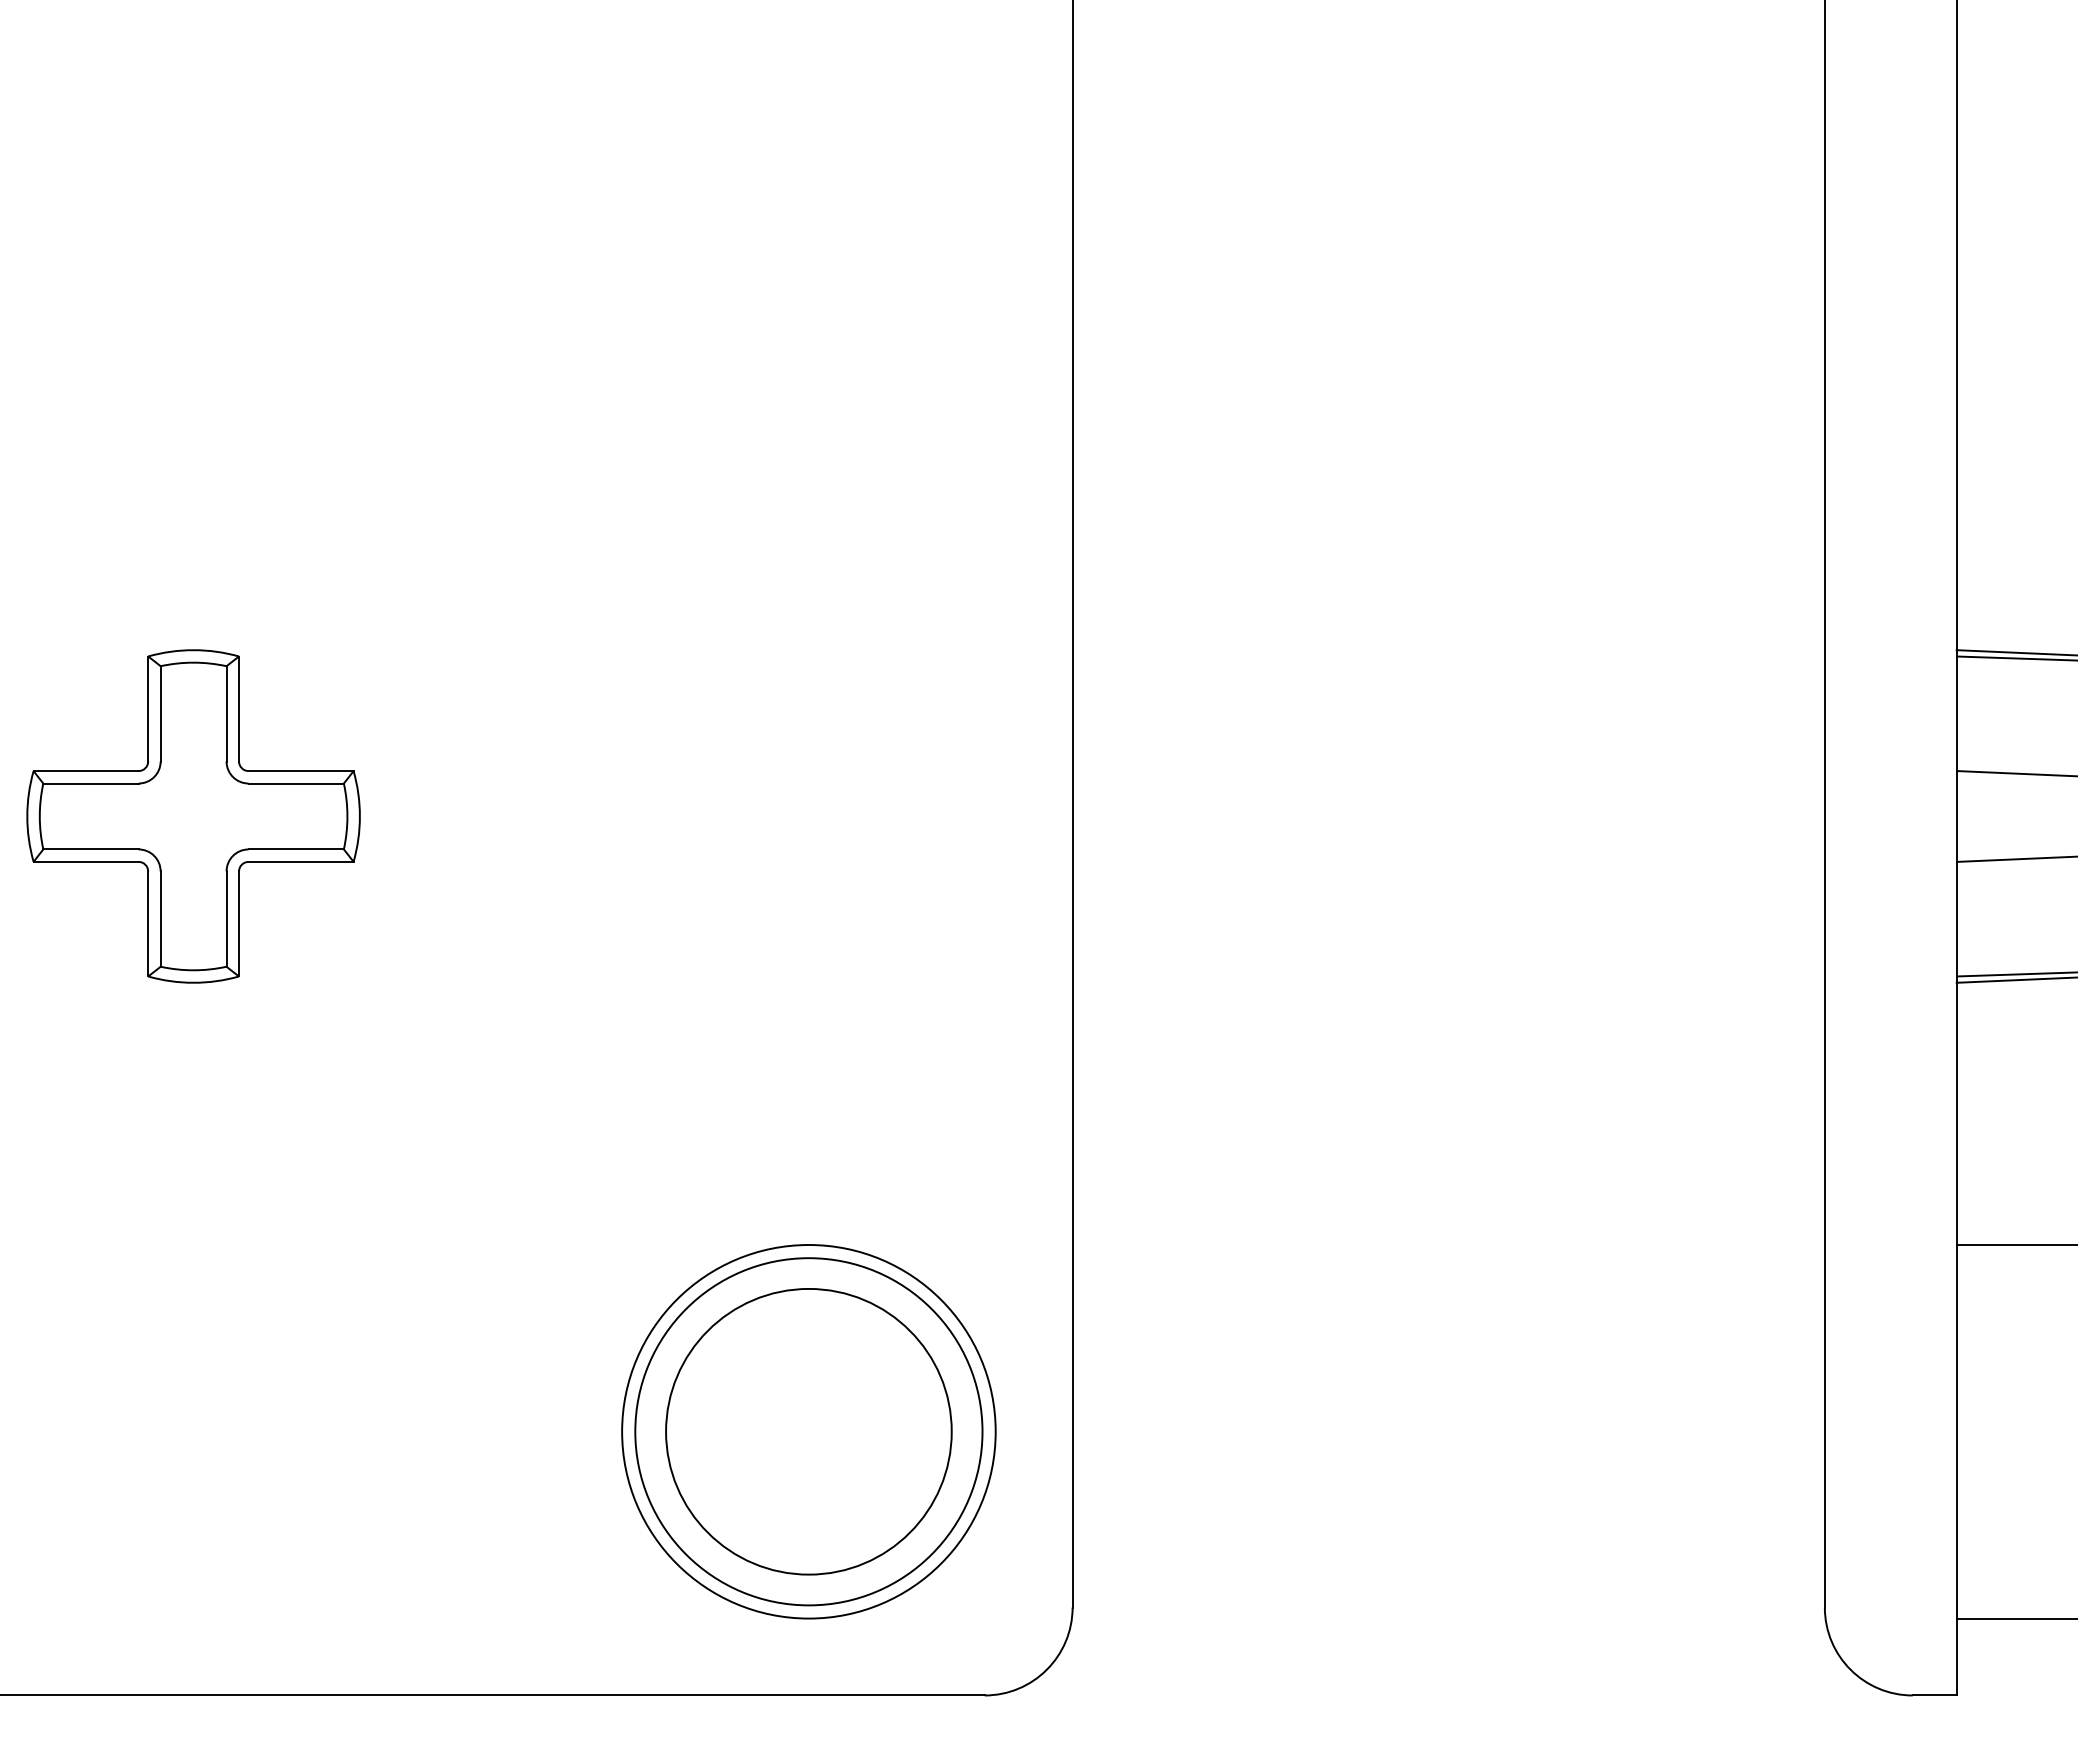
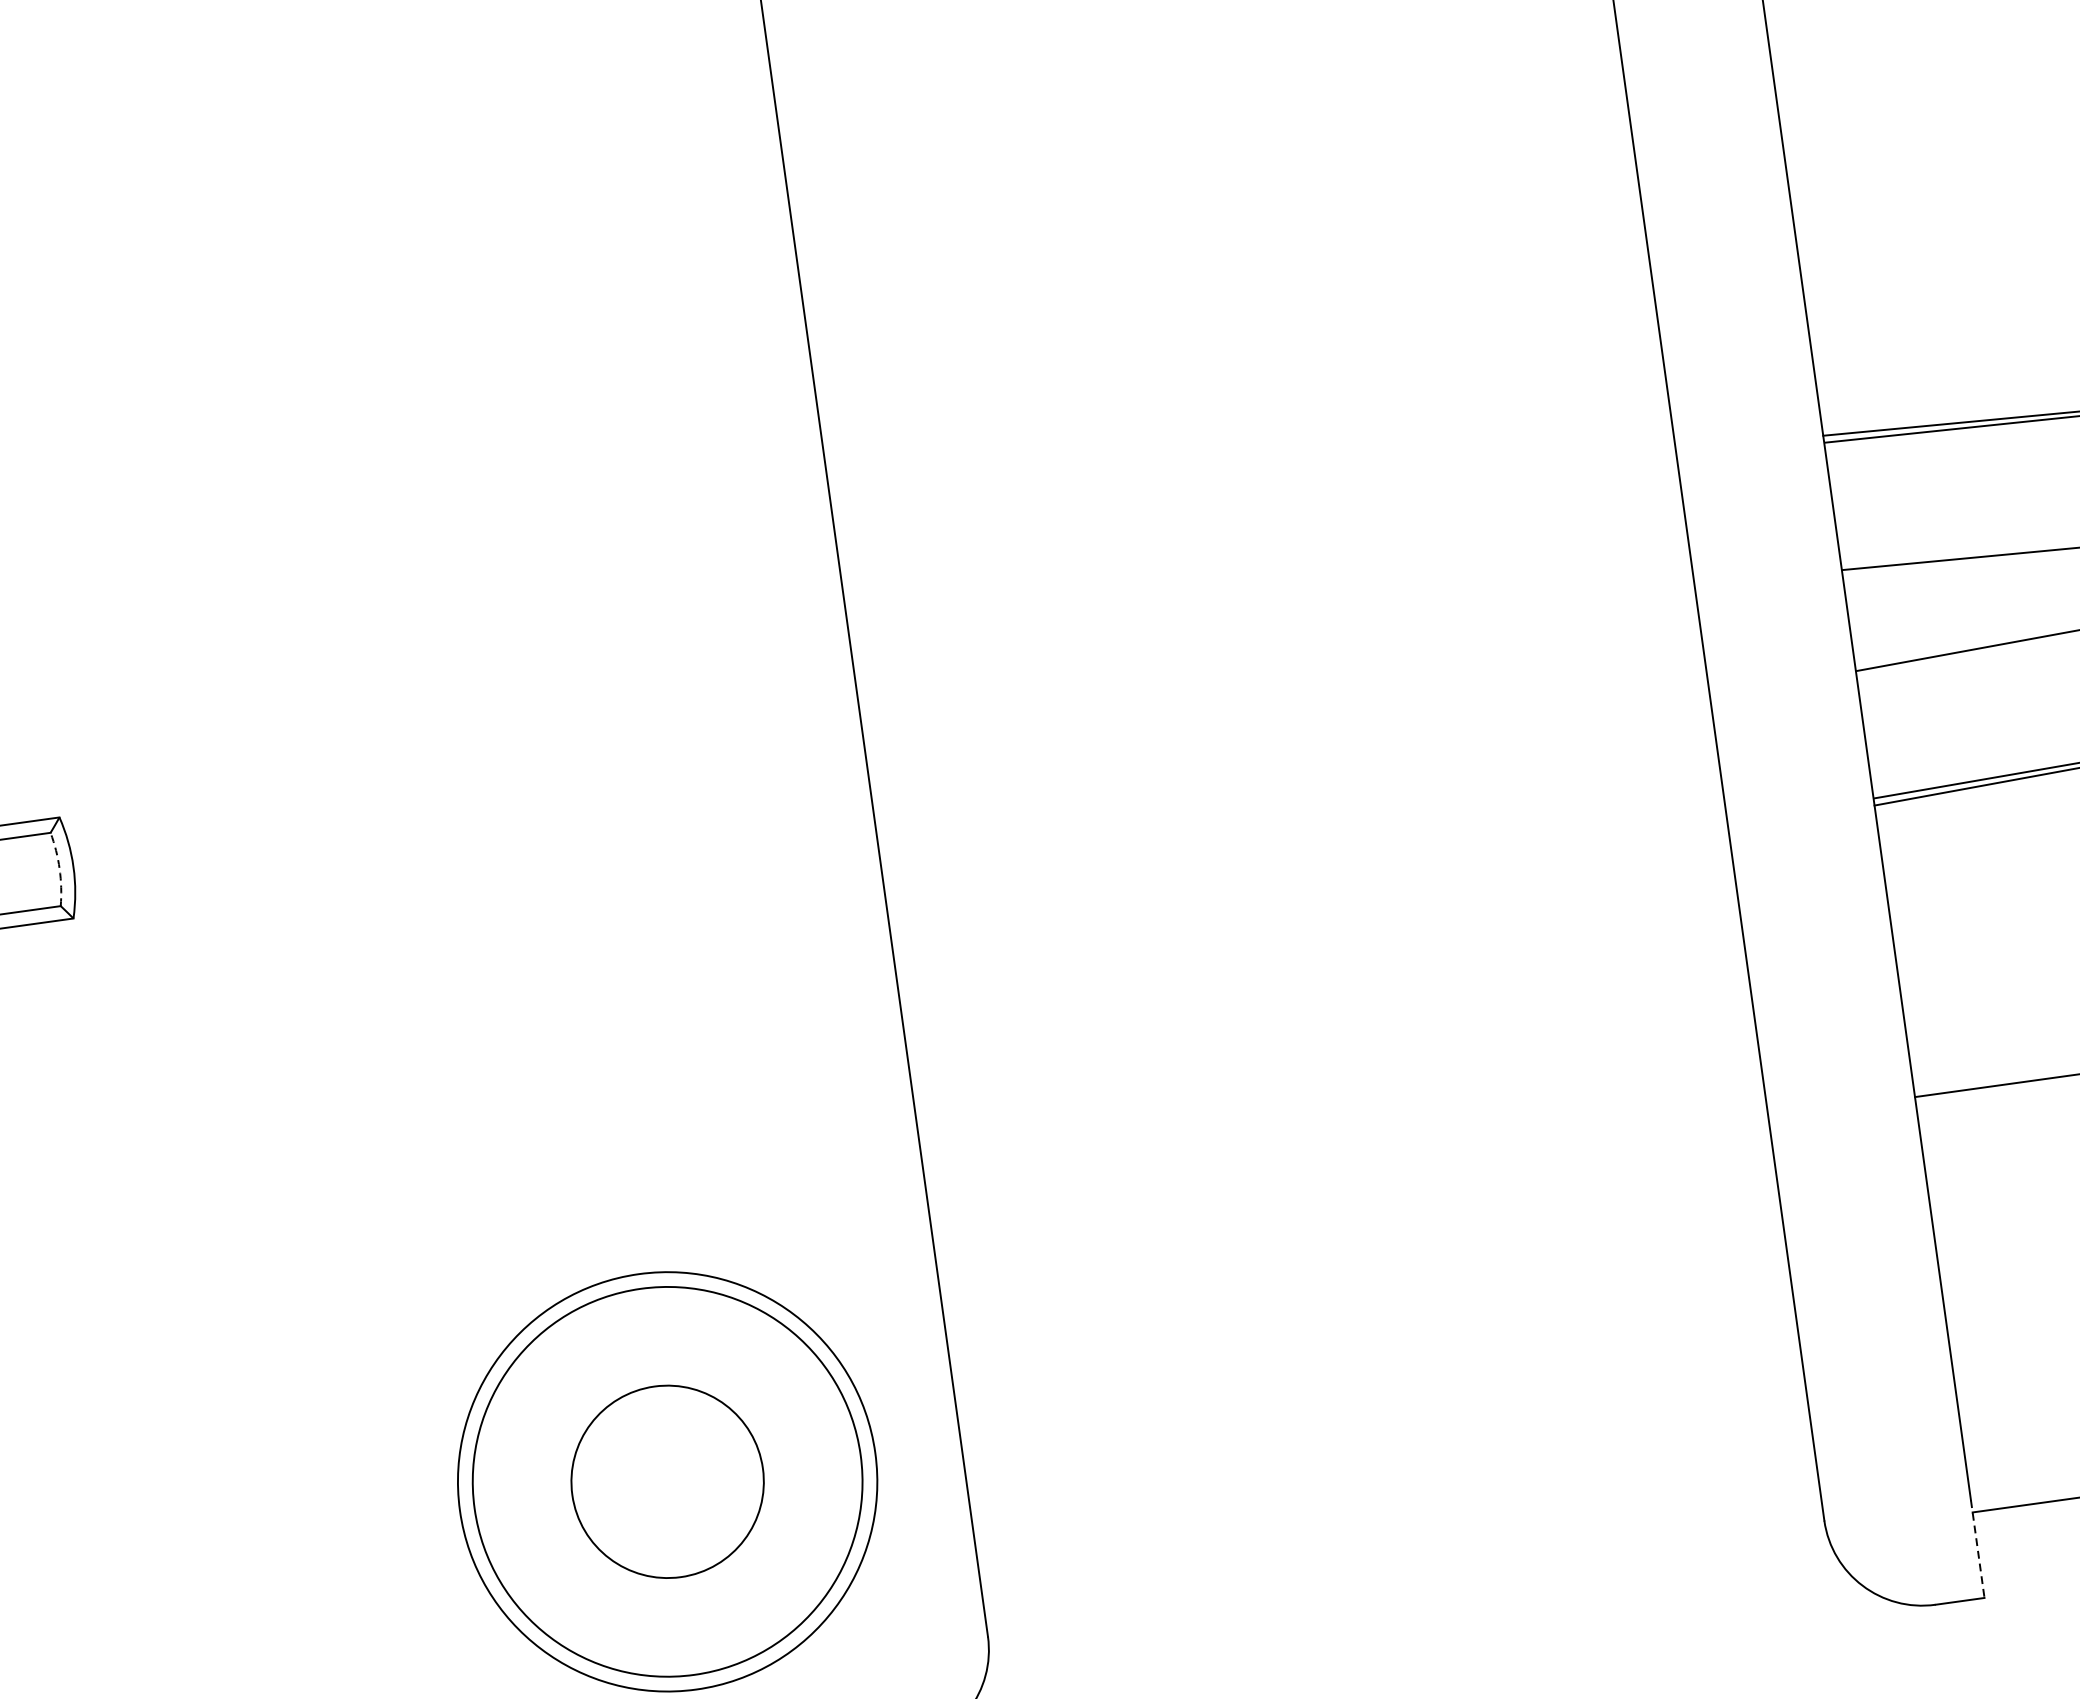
arc: (347, 816) -> (59, 868), solid -> dashed
circle: (808, 1431) -> (667, 1481), size x0.6
line: (1956, 1651) -> (1977, 1549), solid -> dashed

